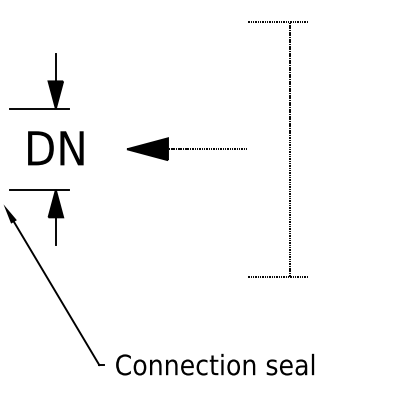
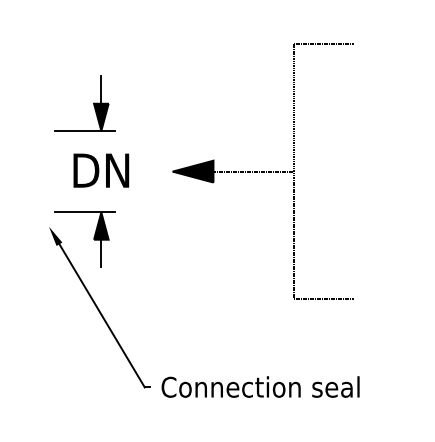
line: (290, 149) -> (293, 171), moved

